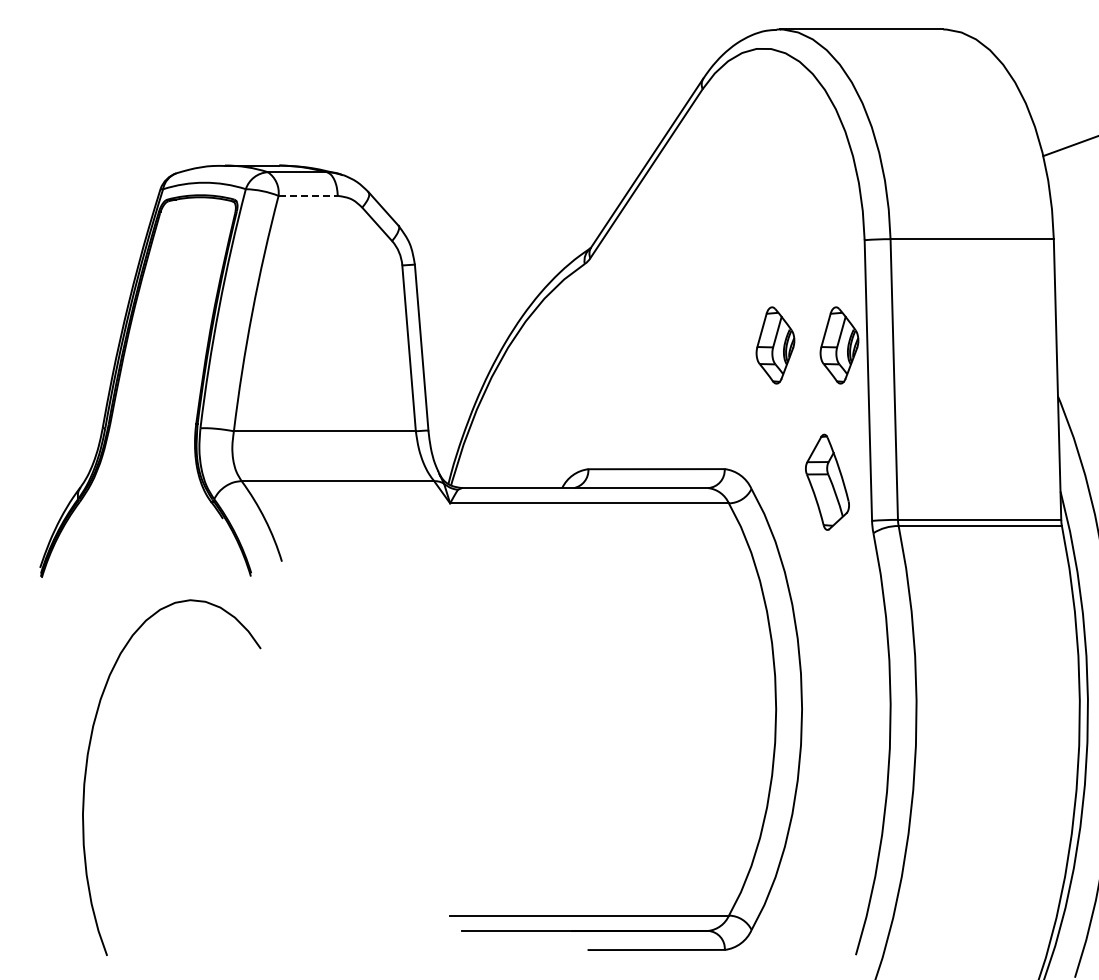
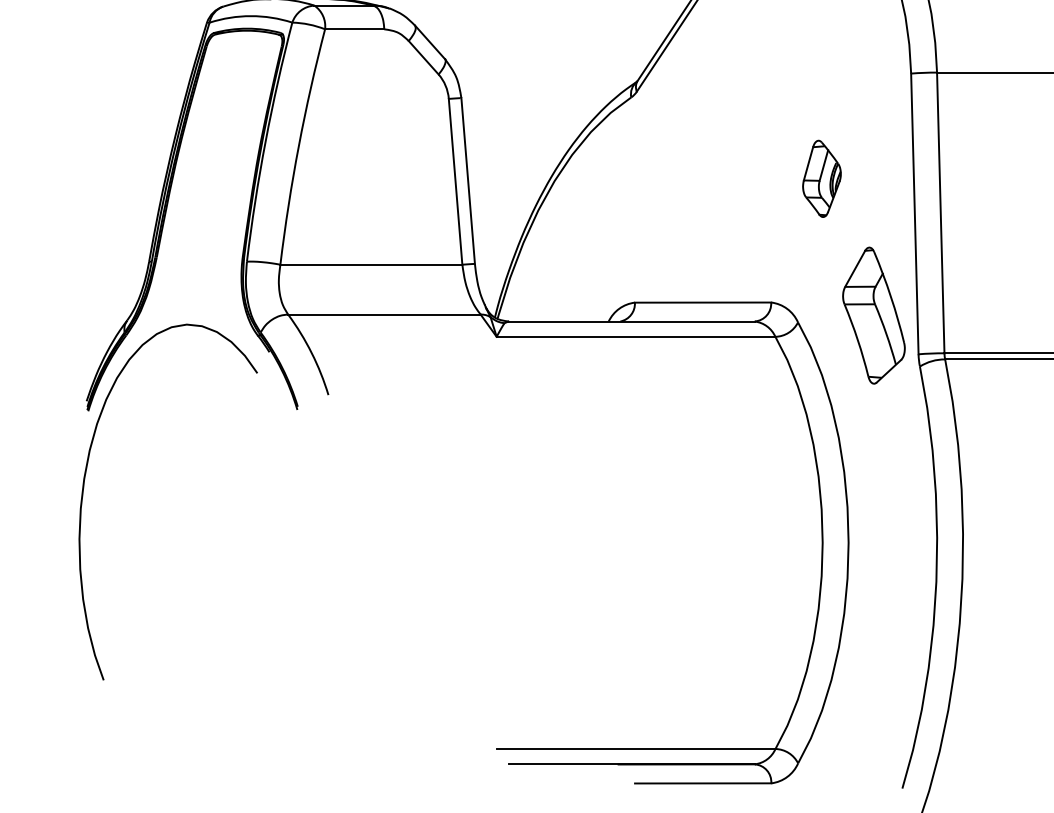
line: (308, 195) -> (355, 28), dashed -> solid
part: (839, 345) -> (886, 178), removed
part: (827, 482) -> (874, 315), size x1.43
curve: (87, 767) -> (84, 491), moved

